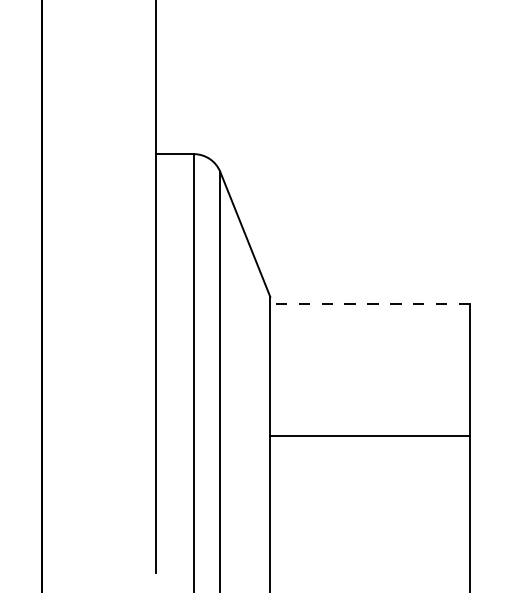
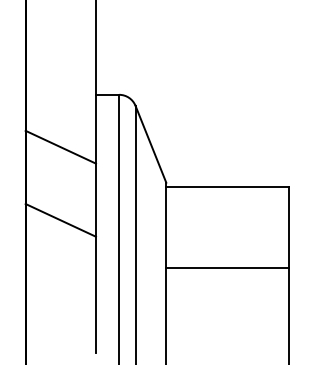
line: (98, 238) -> (60, 146), added
line: (369, 304) -> (227, 187), dashed -> solid
line: (98, 358) -> (60, 220), added

